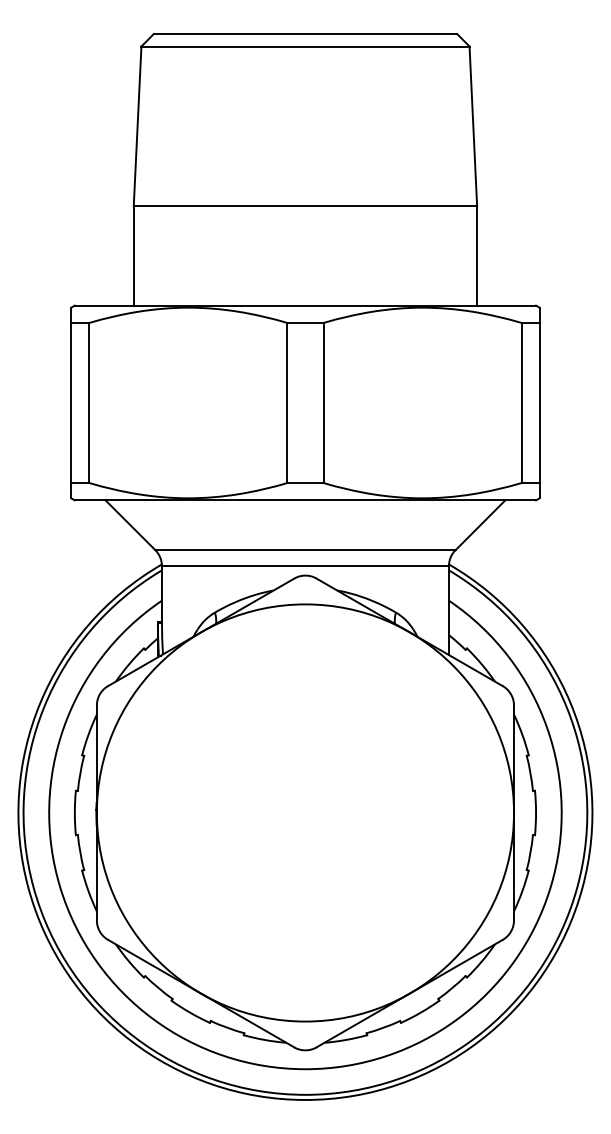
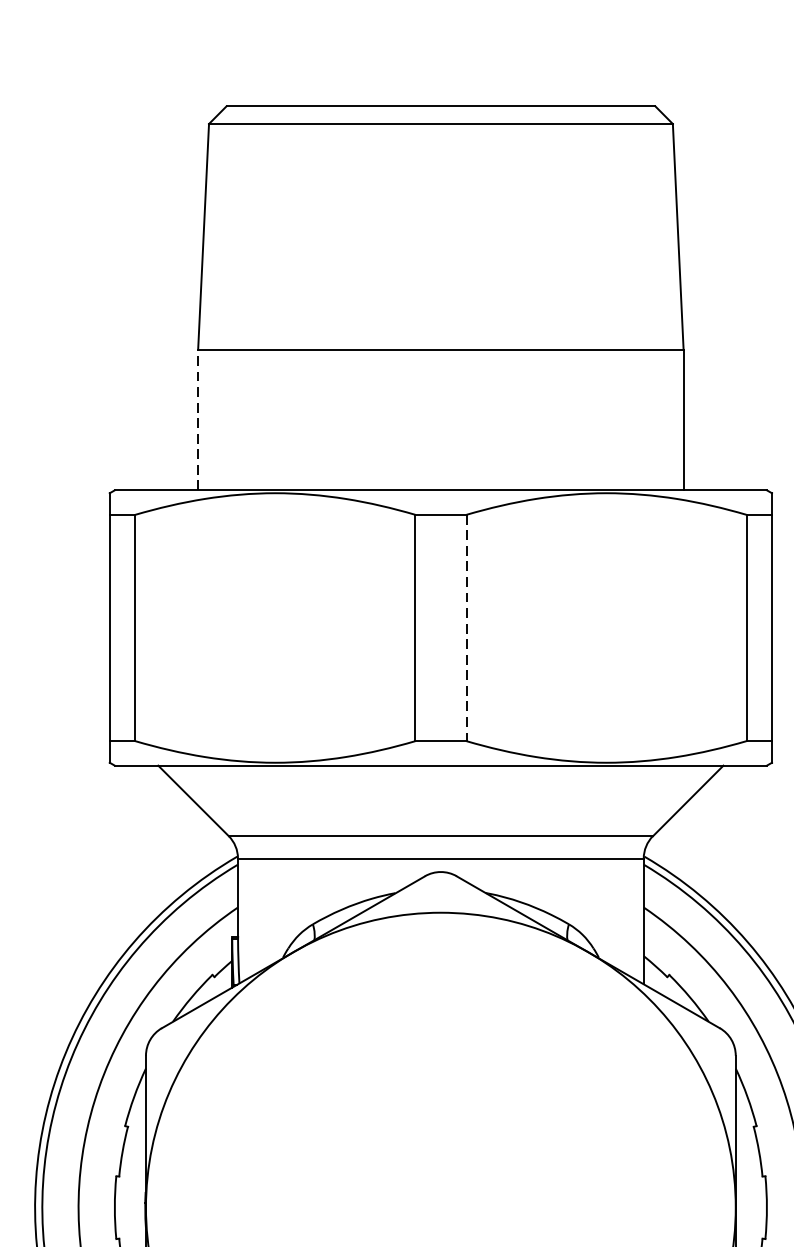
line: (133, 255) -> (197, 419), solid -> dashed
line: (323, 403) -> (466, 628), solid -> dashed

